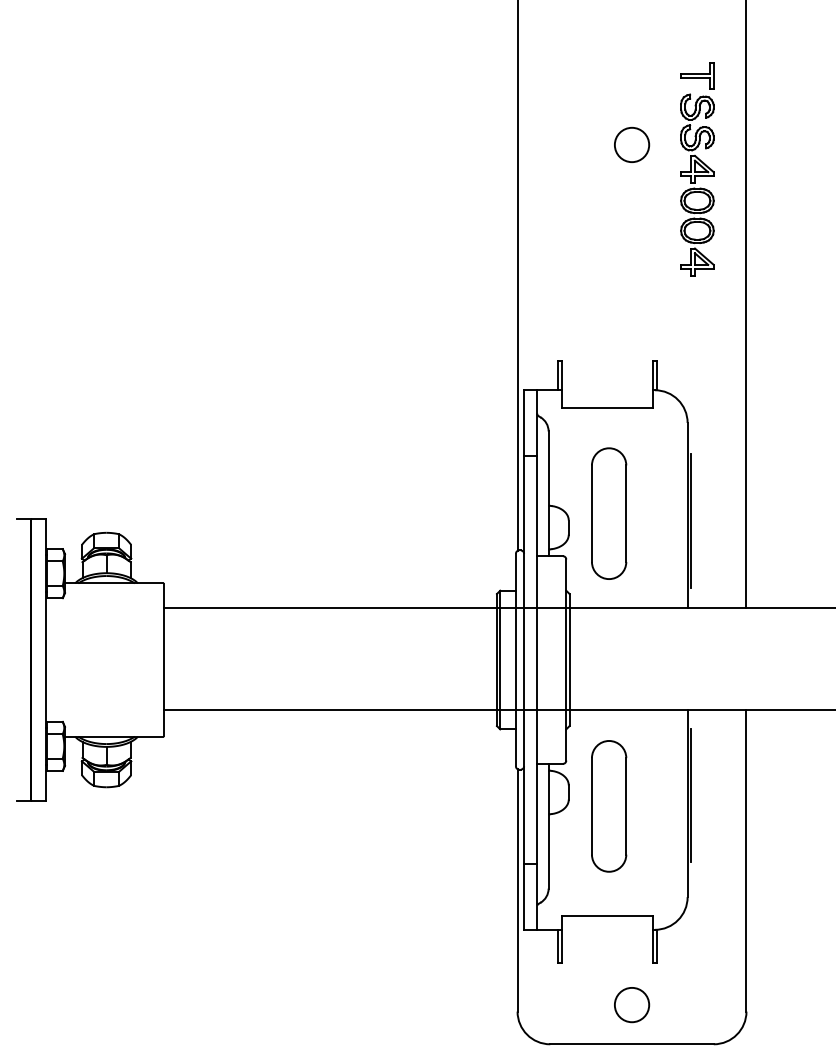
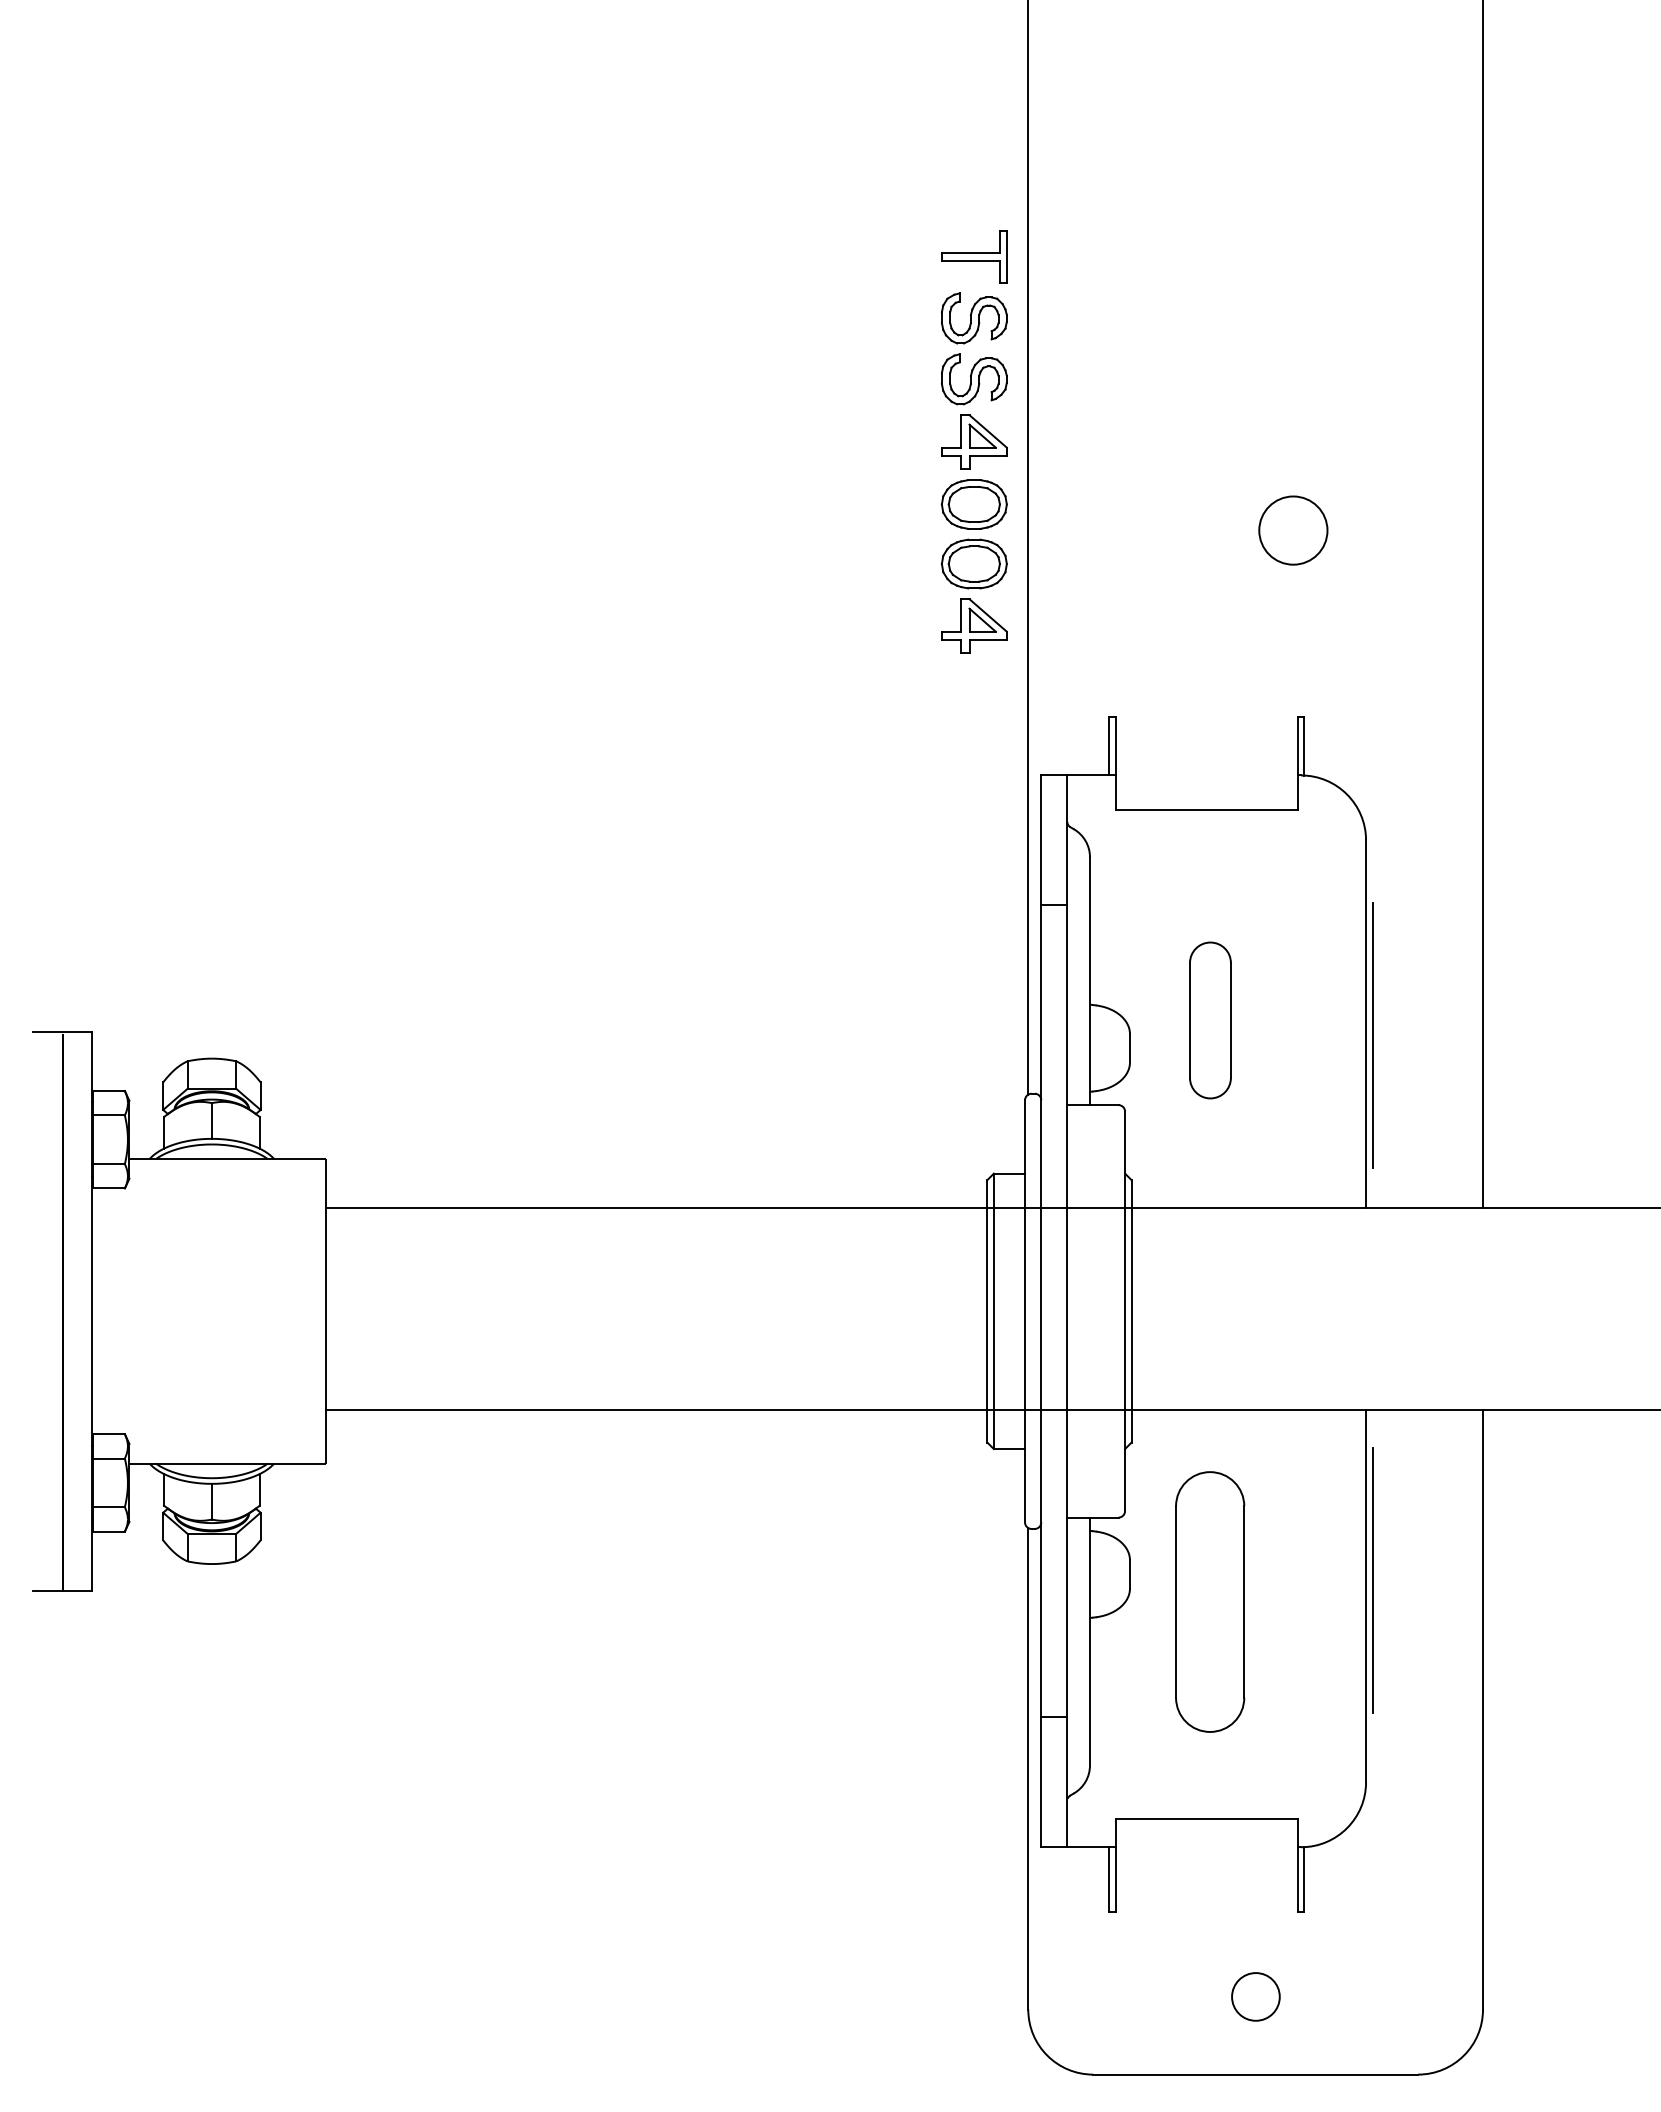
circle: (632, 144) -> (1294, 529), moved
part: (697, 169) -> (974, 442), moved
part: (609, 513) -> (1210, 1020), size x0.6
circle: (632, 1005) -> (1256, 1997), size x0.7

